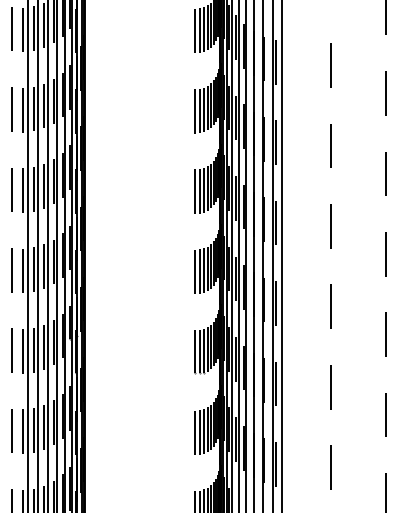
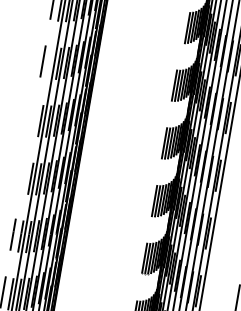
line: (195, 30) -> (184, 27), removed
line: (22, 109) -> (50, 62), removed
line: (11, 189) -> (32, 118), removed
line: (12, 269) -> (23, 176), removed

